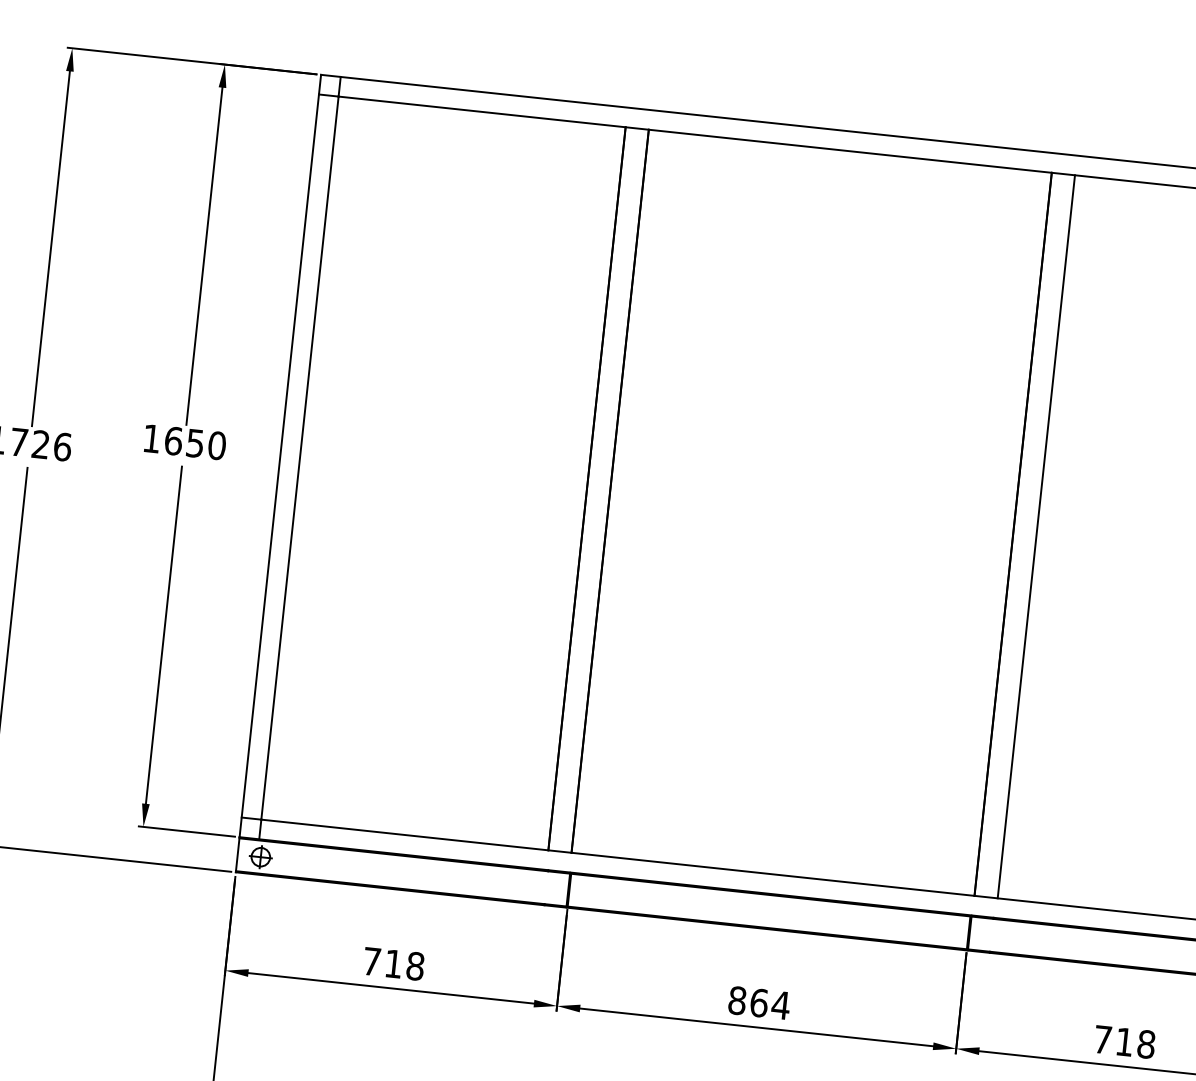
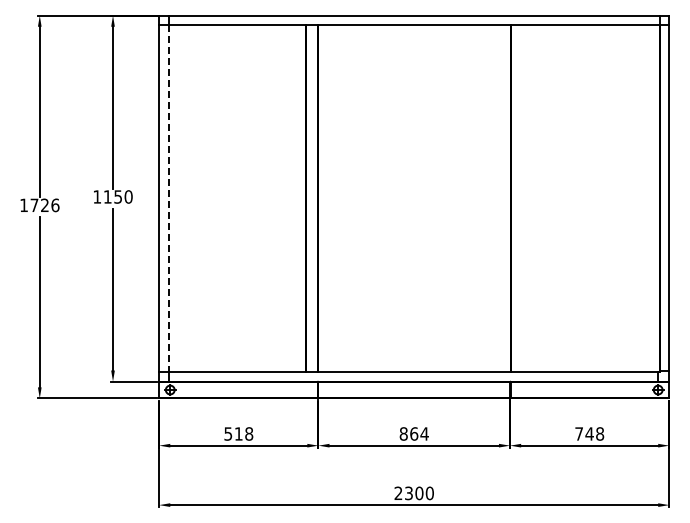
text: (173, 440) -> (107, 196), 1650 -> 1150
line: (299, 457) -> (168, 198), solid -> dashed
line: (1037, 536) -> (522, 198), removed
text: (372, 960) -> (228, 433), 718 -> 518
text: (1124, 1041) -> (589, 433), 718 -> 748

